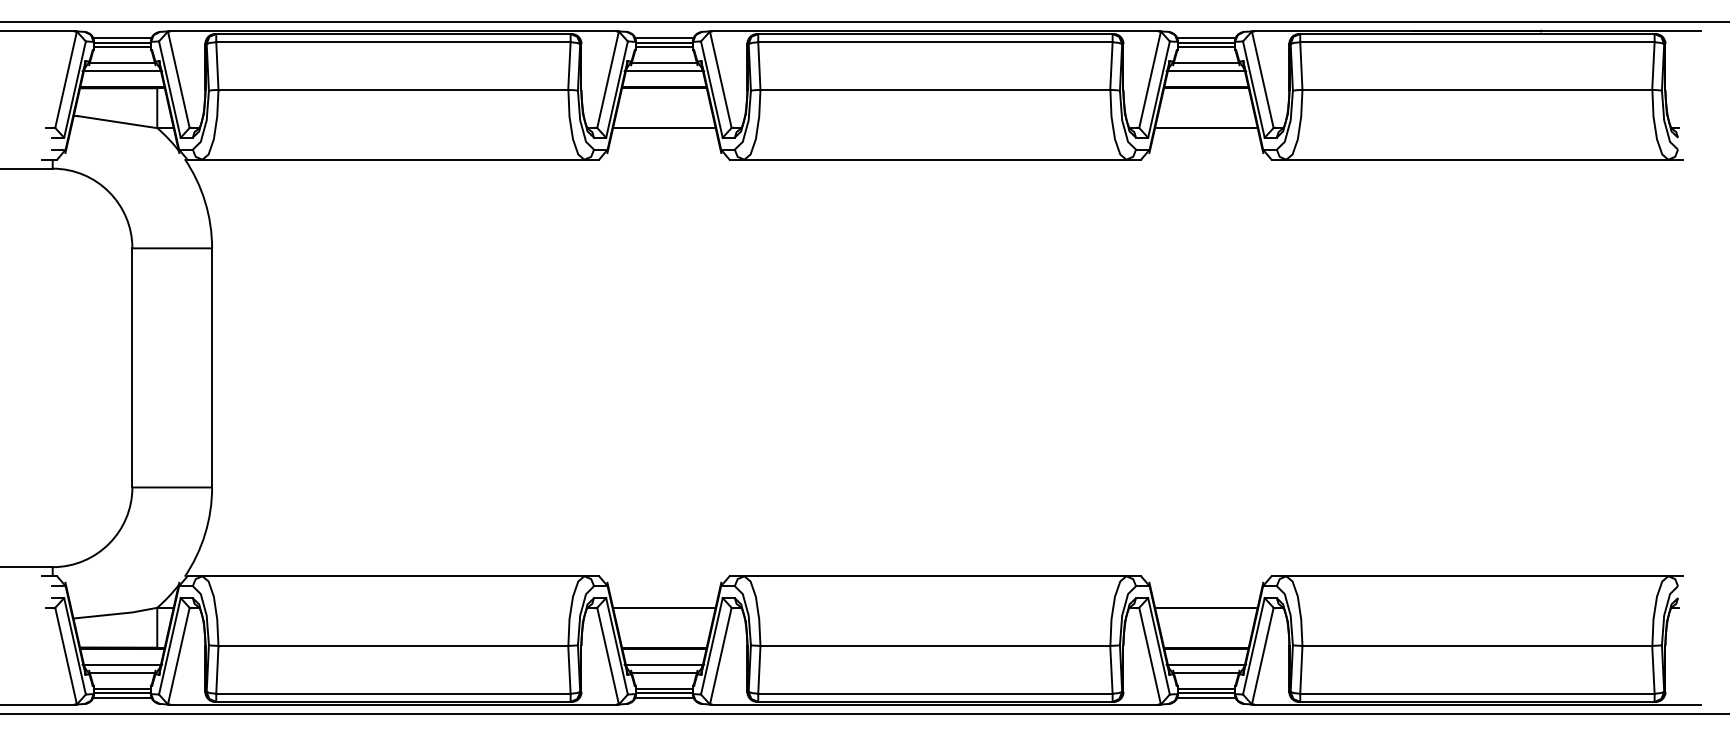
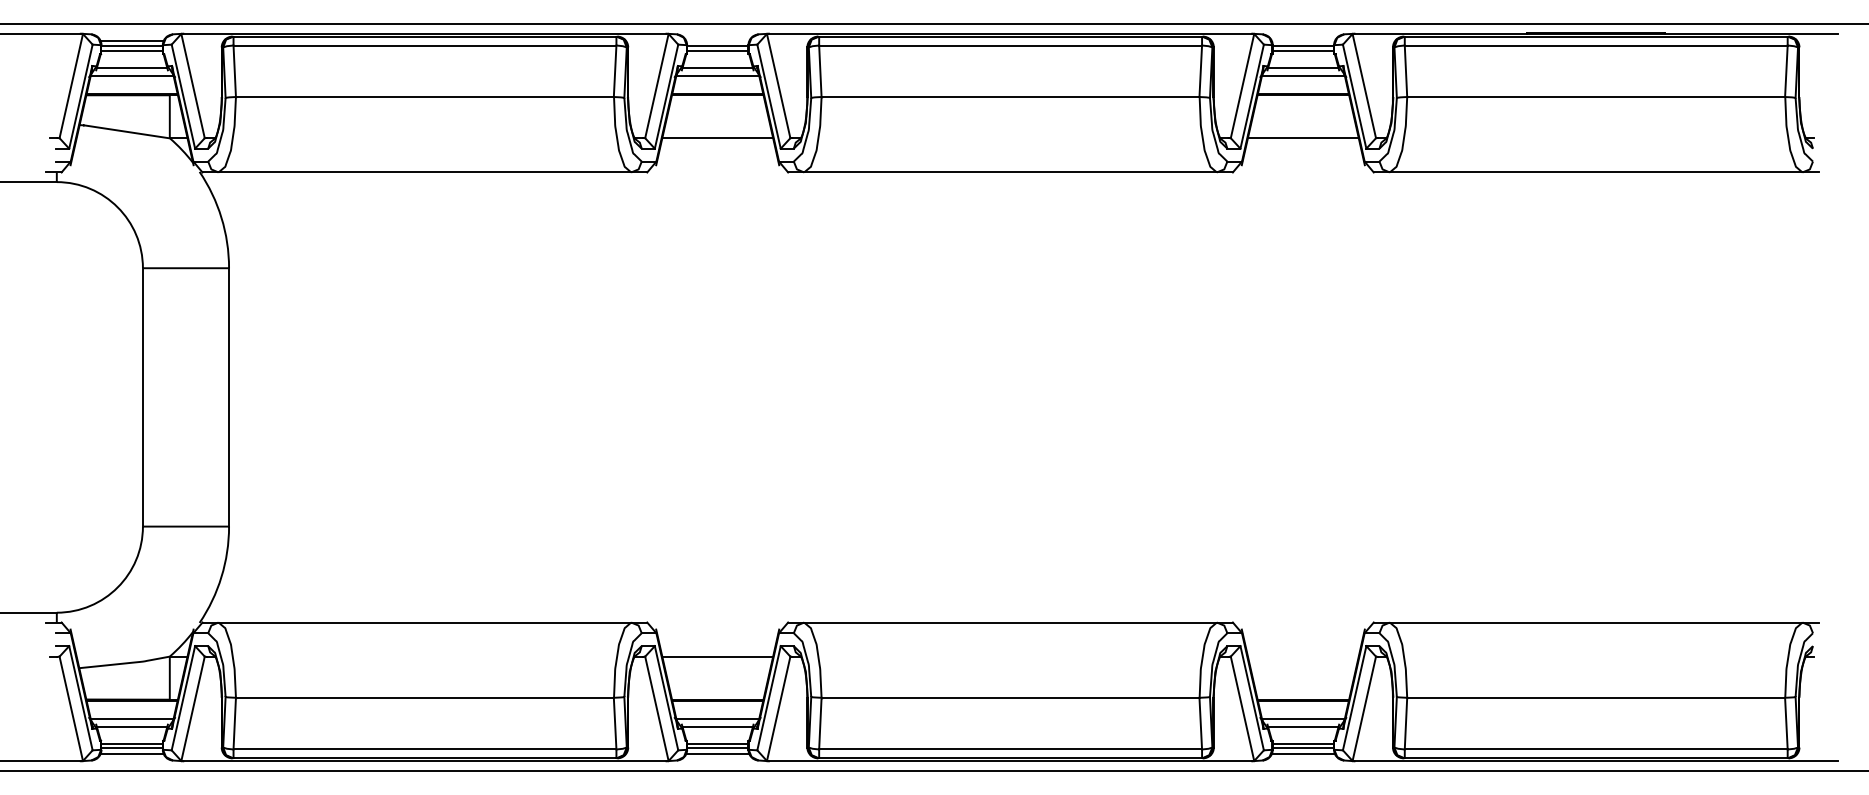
line: (664, 38) -> (717, 41), removed
line: (1205, 38) -> (1302, 41), removed
line: (1206, 607) -> (1303, 656), removed

